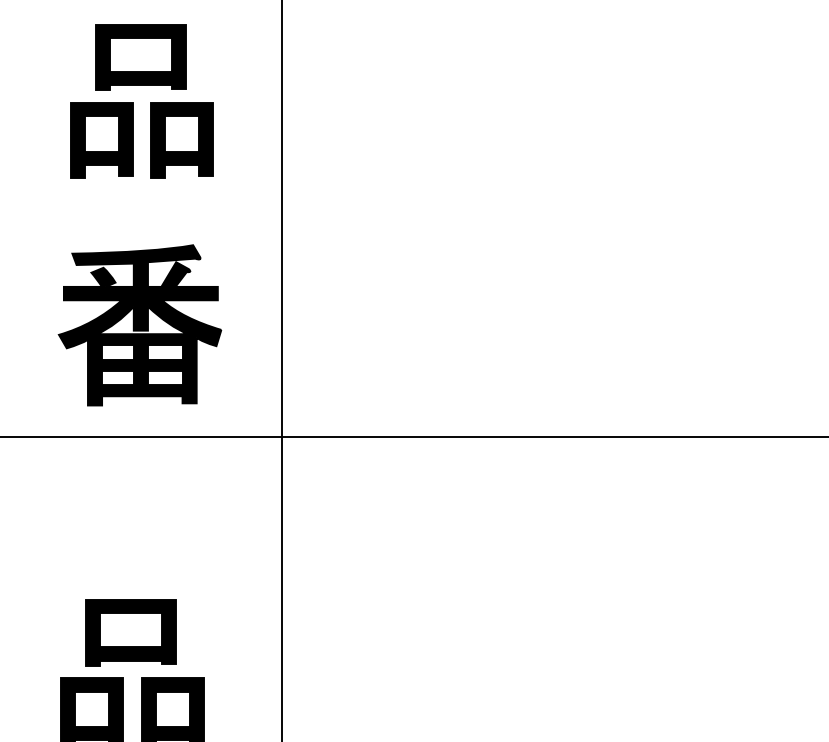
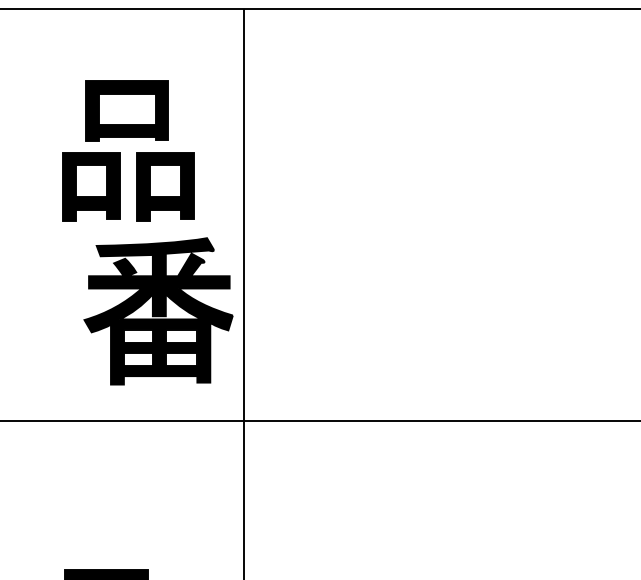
part: (133, 102) -> (120, 152), moved
part: (139, 325) -> (158, 311), moved

